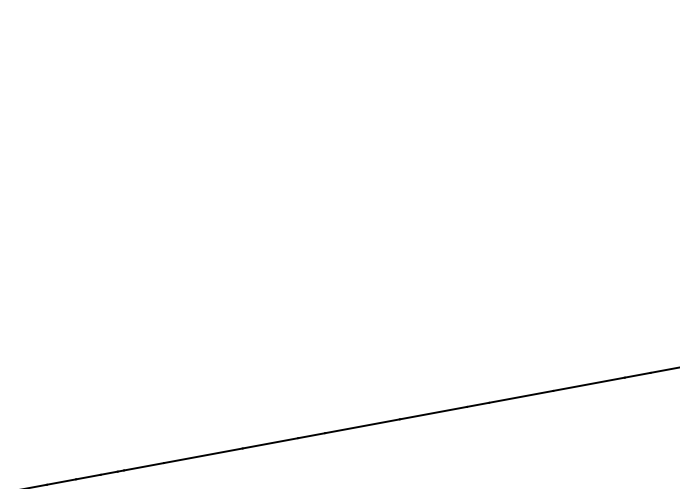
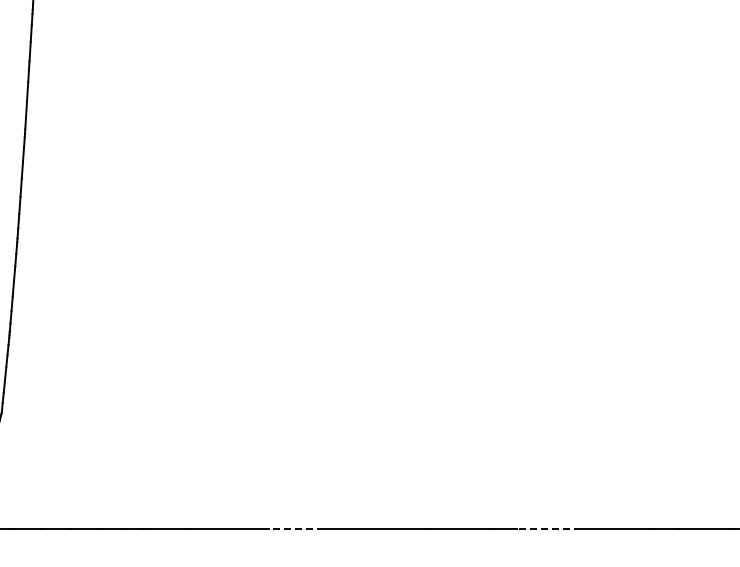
line: (520, 397) -> (548, 529), solid -> dashed
line: (270, 443) -> (296, 529), solid -> dashed

